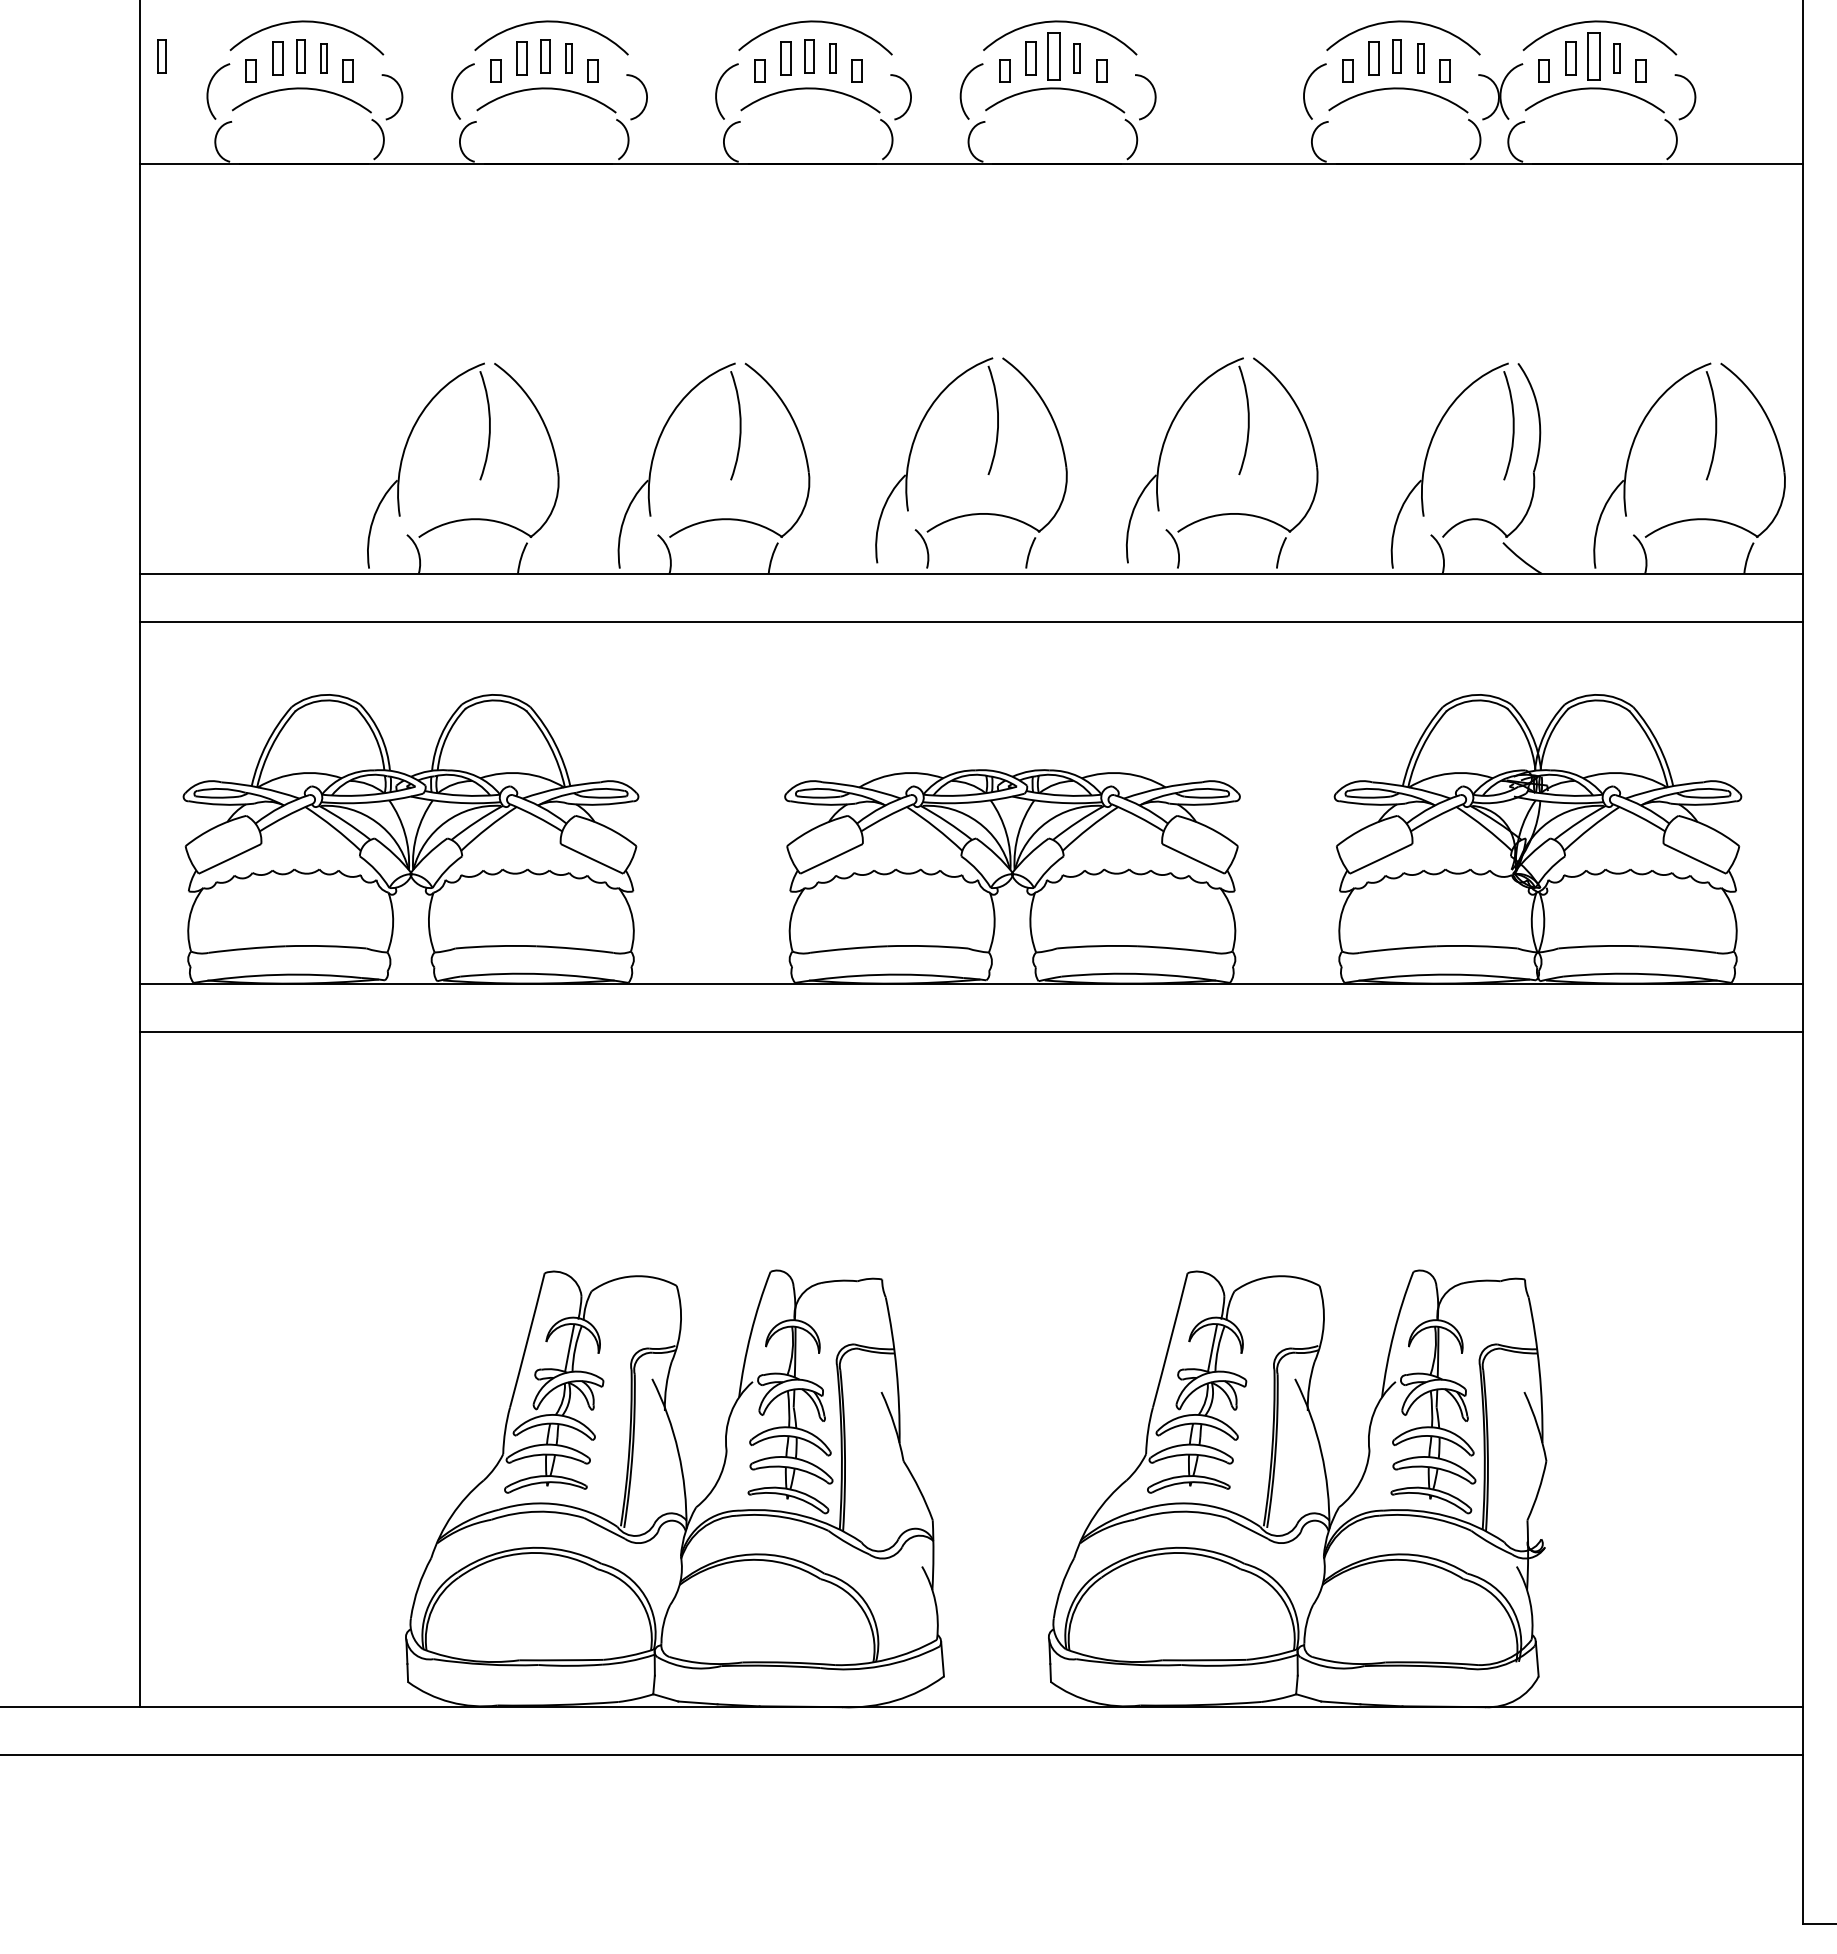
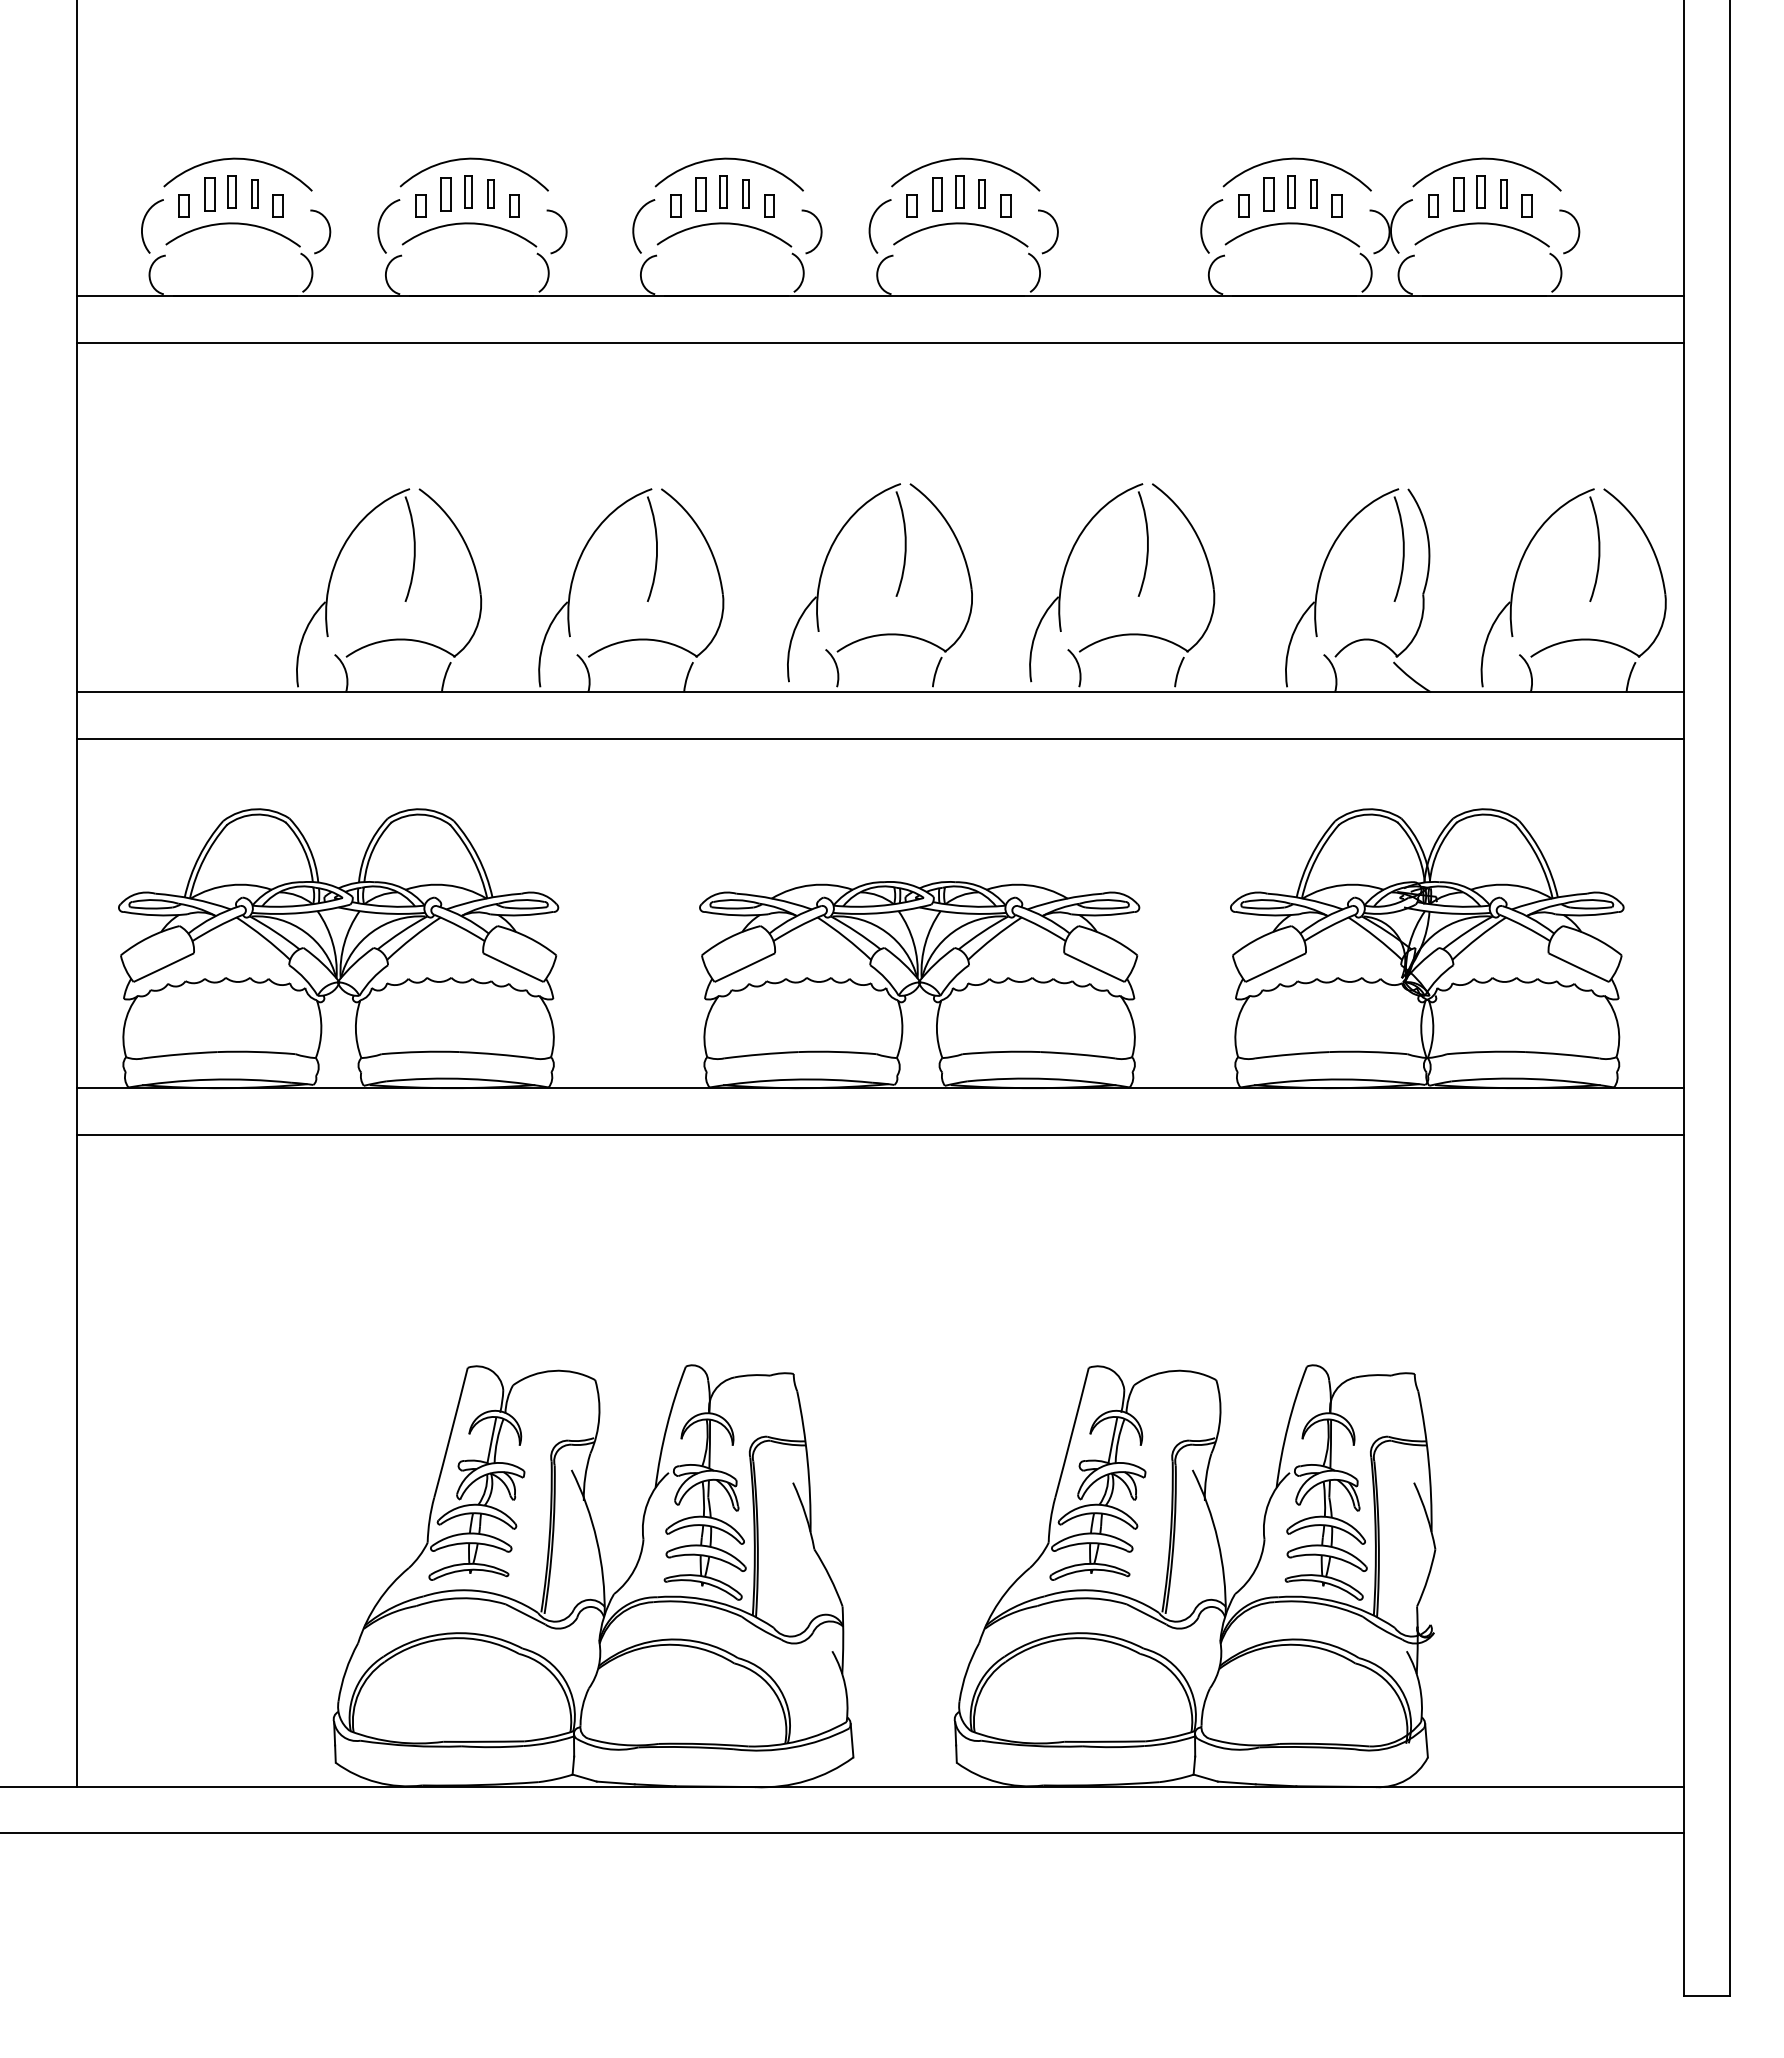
part: (161, 55) -> (97, 191), removed
part: (1053, 55) -> (959, 191), size x0.71
part: (1593, 55) -> (1480, 191), size x0.71
line: (971, 212) -> (880, 343), added

